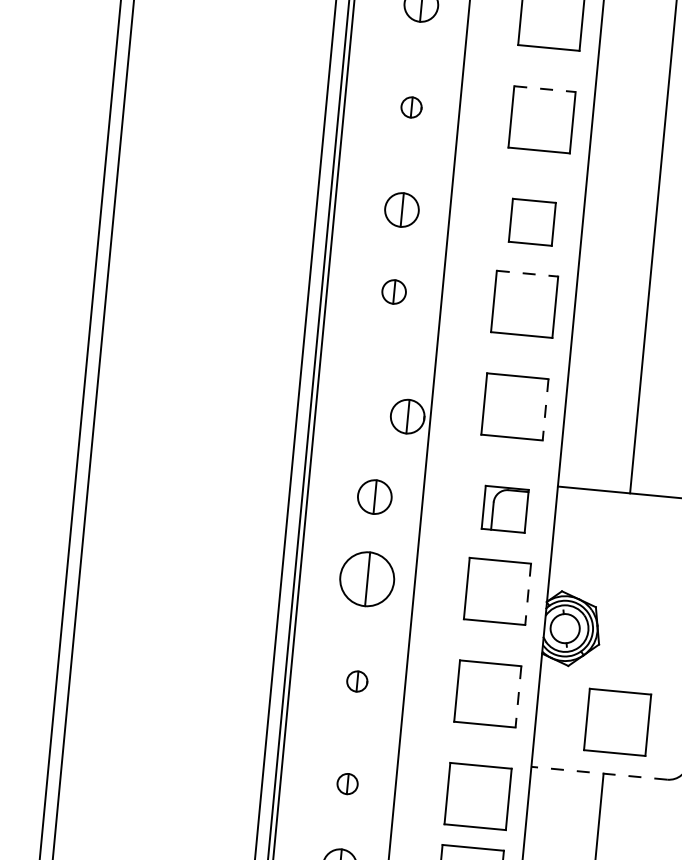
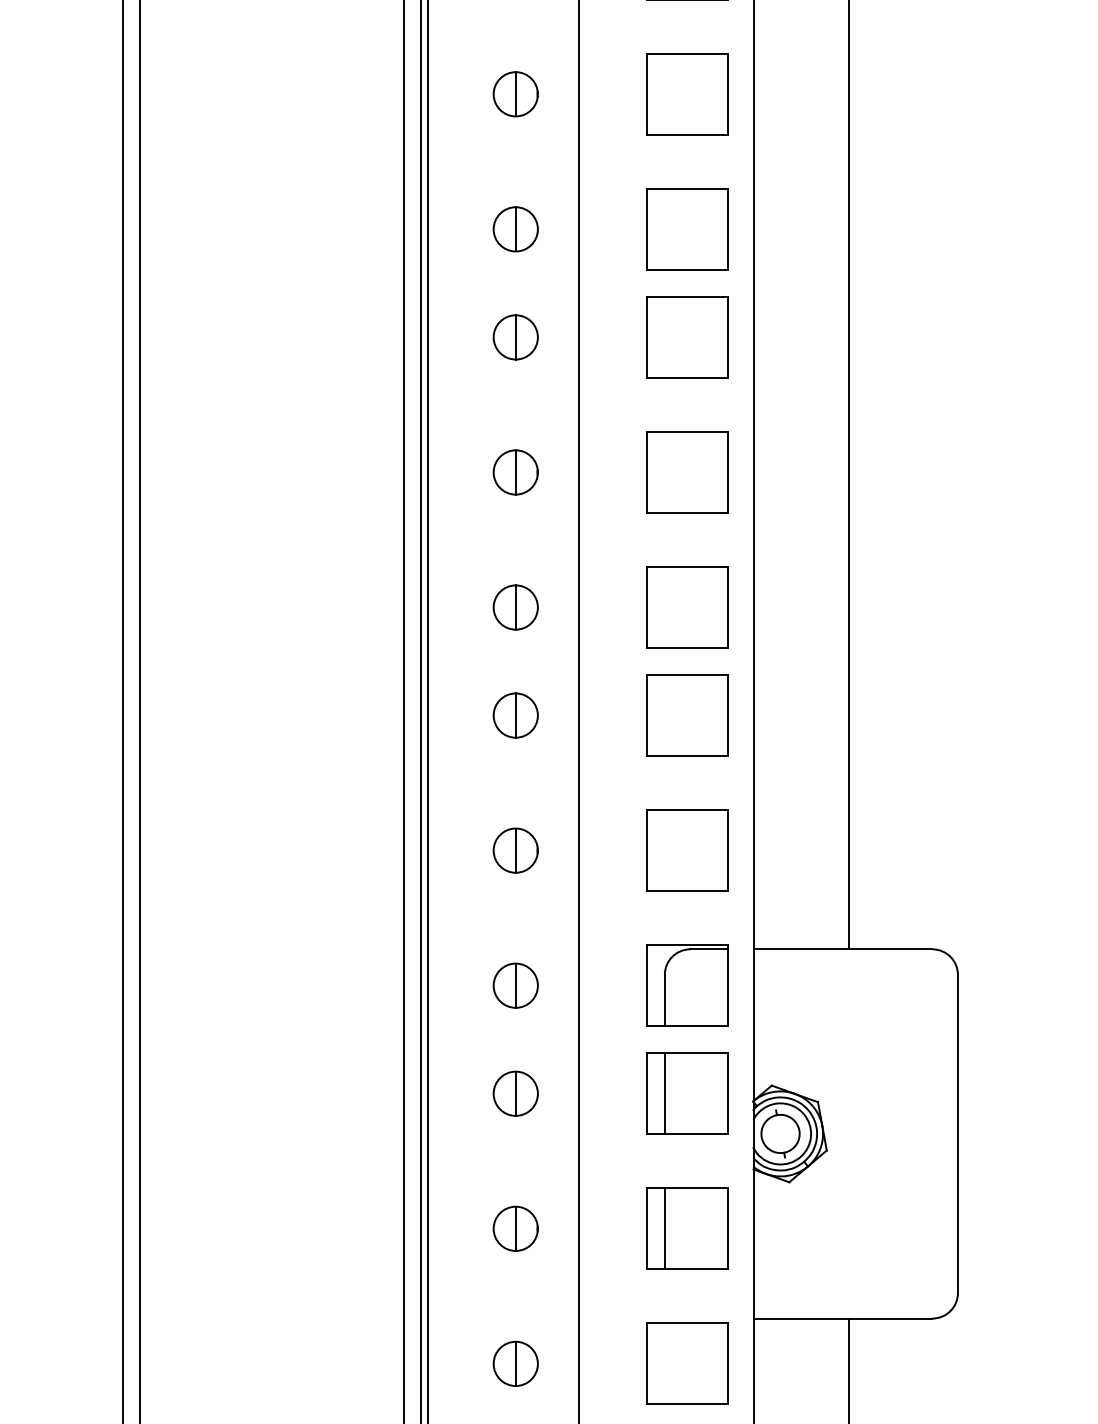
line: (545, 89) -> (688, 432), dashed -> solid
part: (411, 107) -> (515, 472), size x1.67
part: (532, 222) -> (687, 607), size x1.43
line: (528, 274) -> (688, 675), dashed -> solid
part: (394, 291) -> (515, 715), size x1.43
line: (545, 410) -> (727, 851), dashed -> solid
part: (407, 416) -> (515, 850), moved
part: (505, 509) -> (687, 985), size x1.43
part: (366, 578) -> (515, 1093), size x0.62
line: (479, 589) -> (664, 1093), added
line: (527, 594) -> (727, 1094), dashed -> solid
part: (357, 681) -> (515, 1228), size x1.67
line: (470, 692) -> (664, 1228), added
line: (518, 697) -> (727, 1229), dashed -> solid
part: (617, 722) -> (860, 1249), removed
line: (598, 773) -> (842, 1318), dashed -> solid
part: (347, 783) -> (515, 1363), size x1.67

